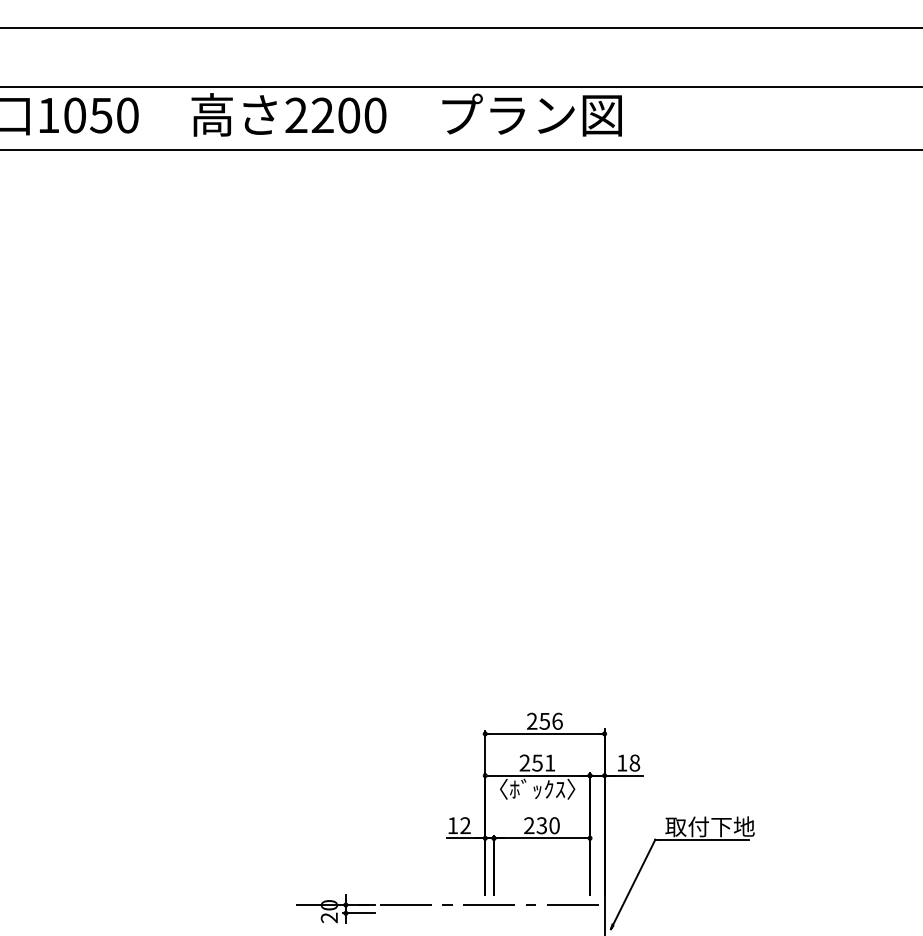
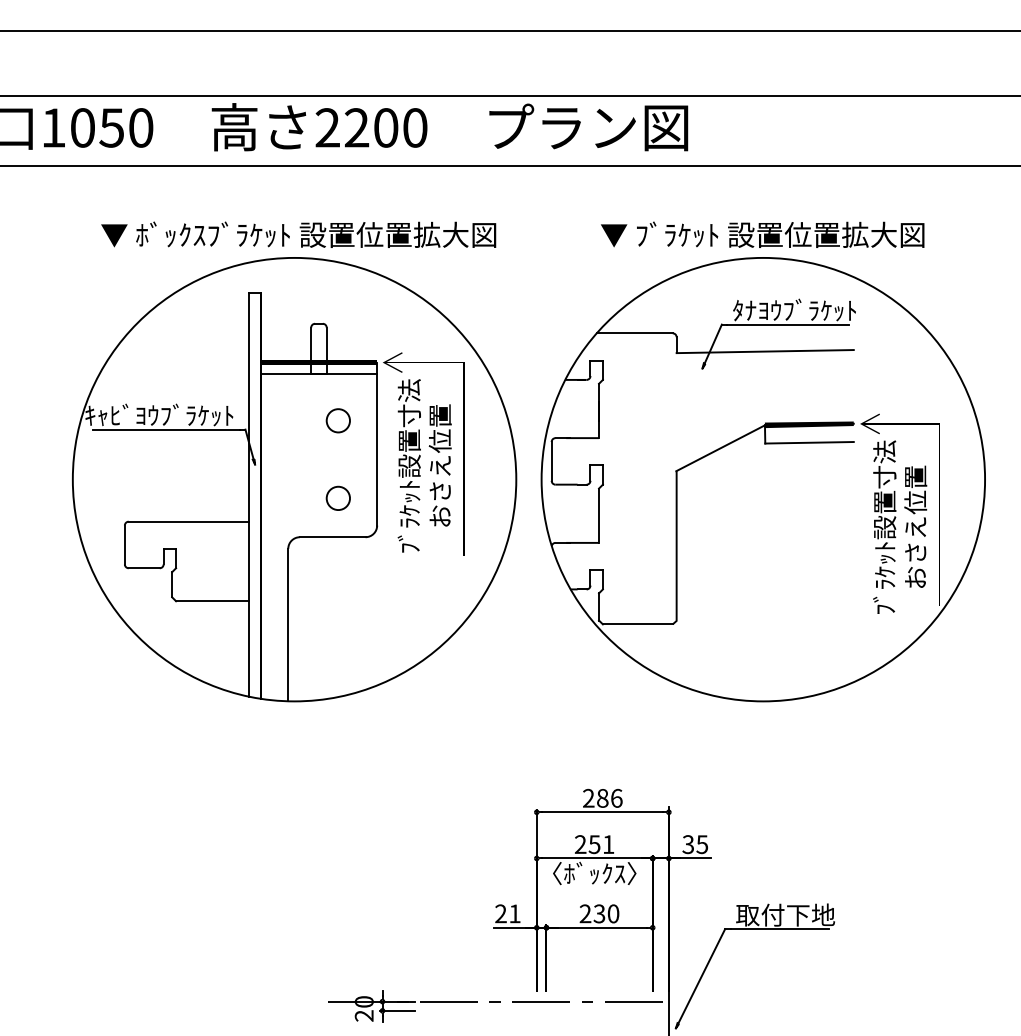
part: (266, 417) -> (294, 462), added
part: (689, 417) -> (762, 462), added
text: (544, 720) -> (602, 797), 256 -> 286
text: (628, 762) -> (695, 843), 18 -> 35
text: (458, 825) -> (507, 913), 12 -> 21

